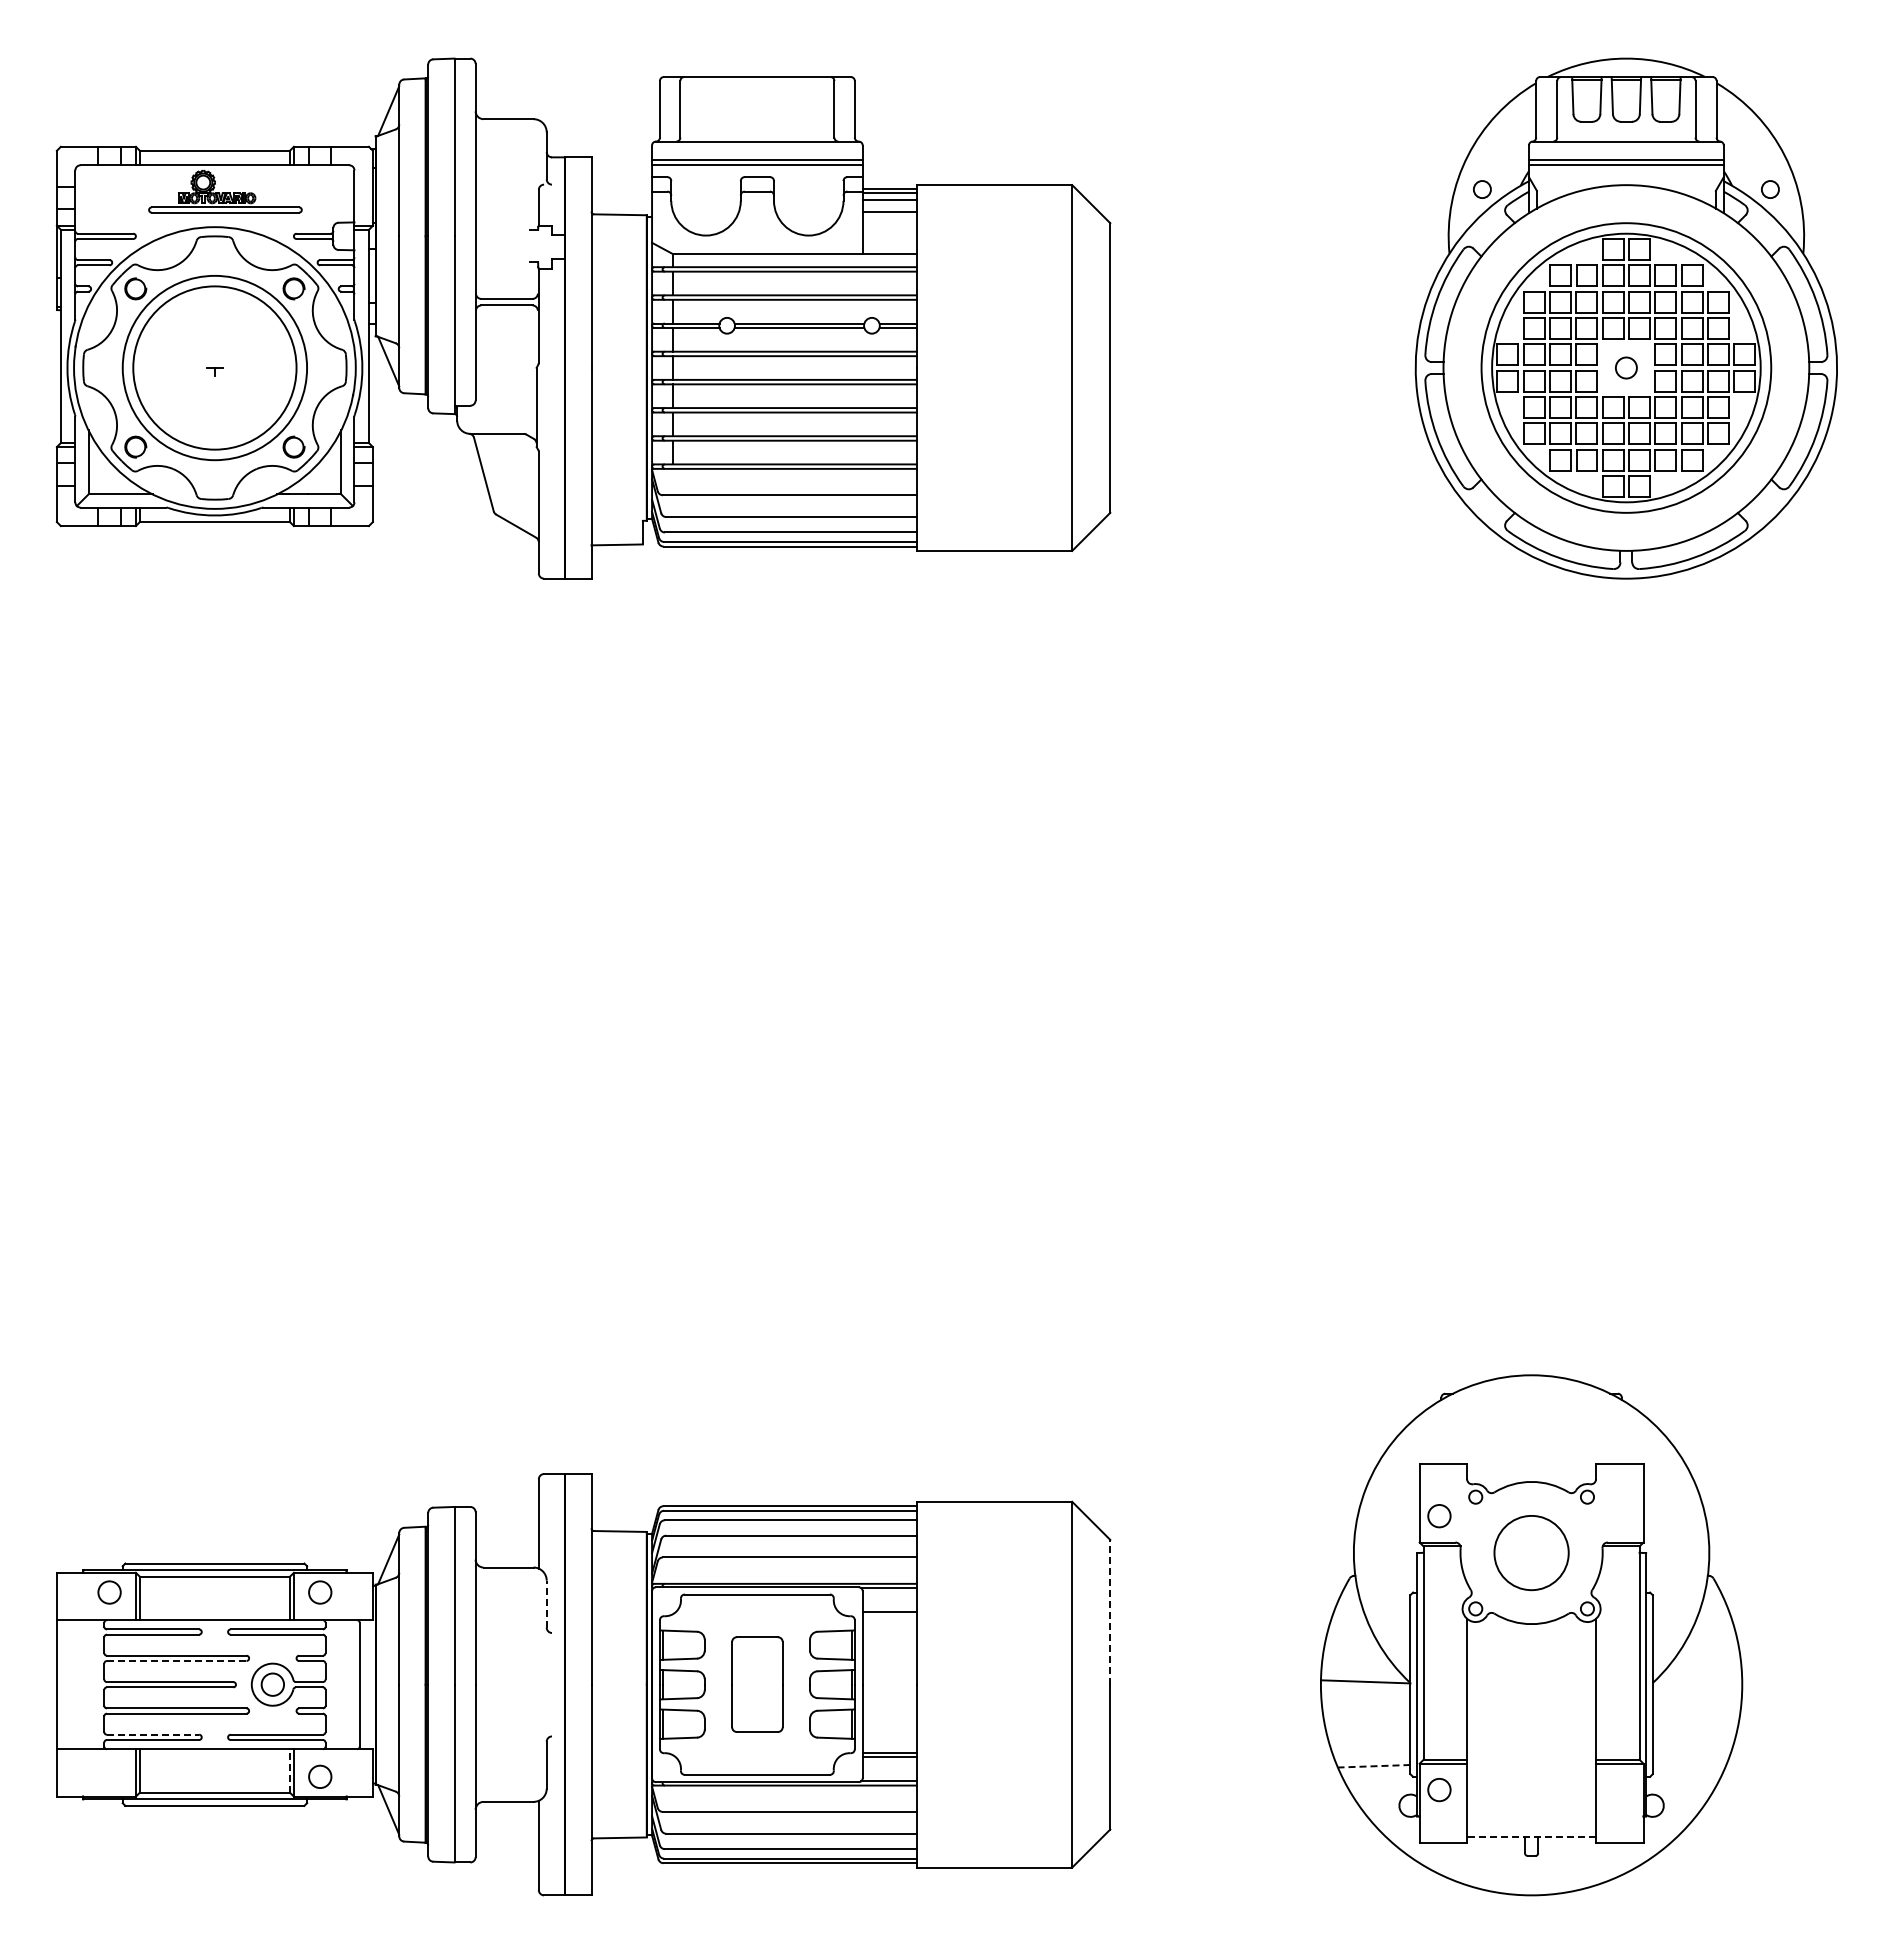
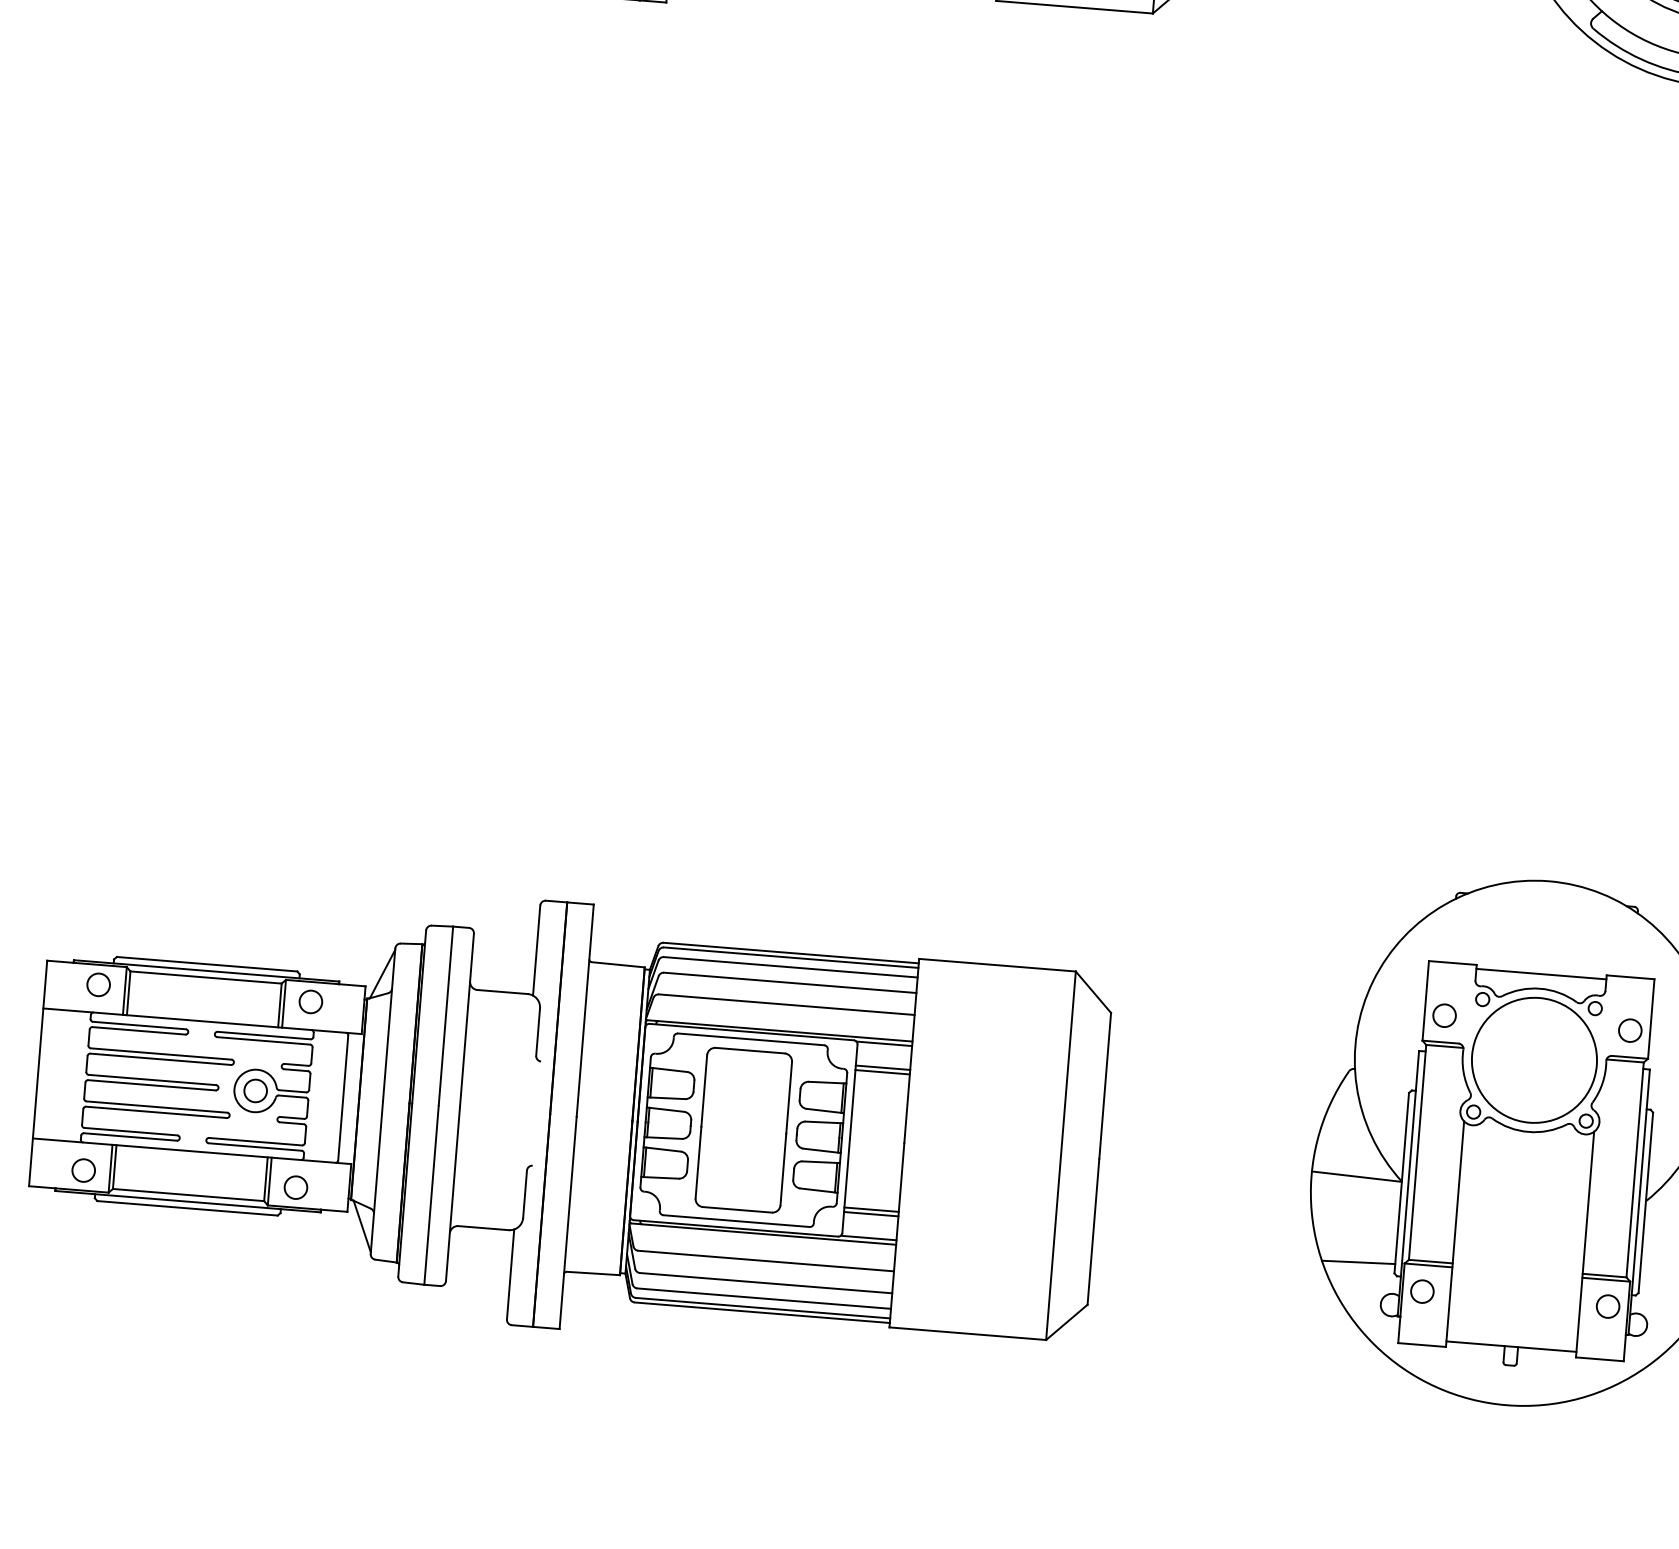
line: (1531, 1467) -> (1541, 974), added
circle: (1623, 1516) -> (1630, 1030), added
circle: (1531, 1552) -> (1534, 1059), size x1.67
line: (546, 1604) -> (537, 1032), dashed -> solid
line: (1110, 1611) -> (1105, 1085), dashed -> solid
line: (889, 1616) -> (882, 1072), added
line: (176, 1661) -> (160, 1059), dashed -> solid
part: (757, 1684) -> (743, 1130), size x1.67
line: (153, 1734) -> (131, 1131), dashed -> solid
line: (1373, 1766) -> (1357, 1262), dashed -> solid
line: (289, 1770) -> (265, 1178), dashed -> solid
circle: (109, 1776) -> (83, 1170), added
circle: (1623, 1790) -> (1607, 1307), added
line: (1531, 1837) -> (1511, 1346), dashed -> solid

